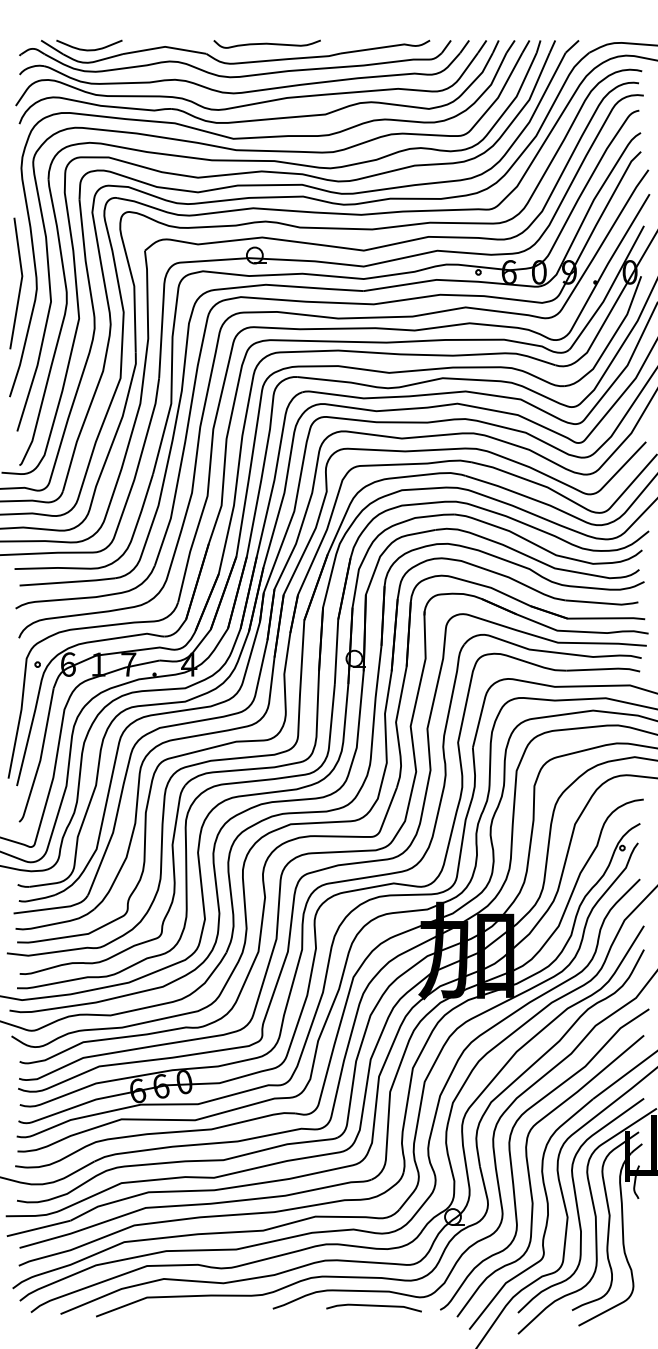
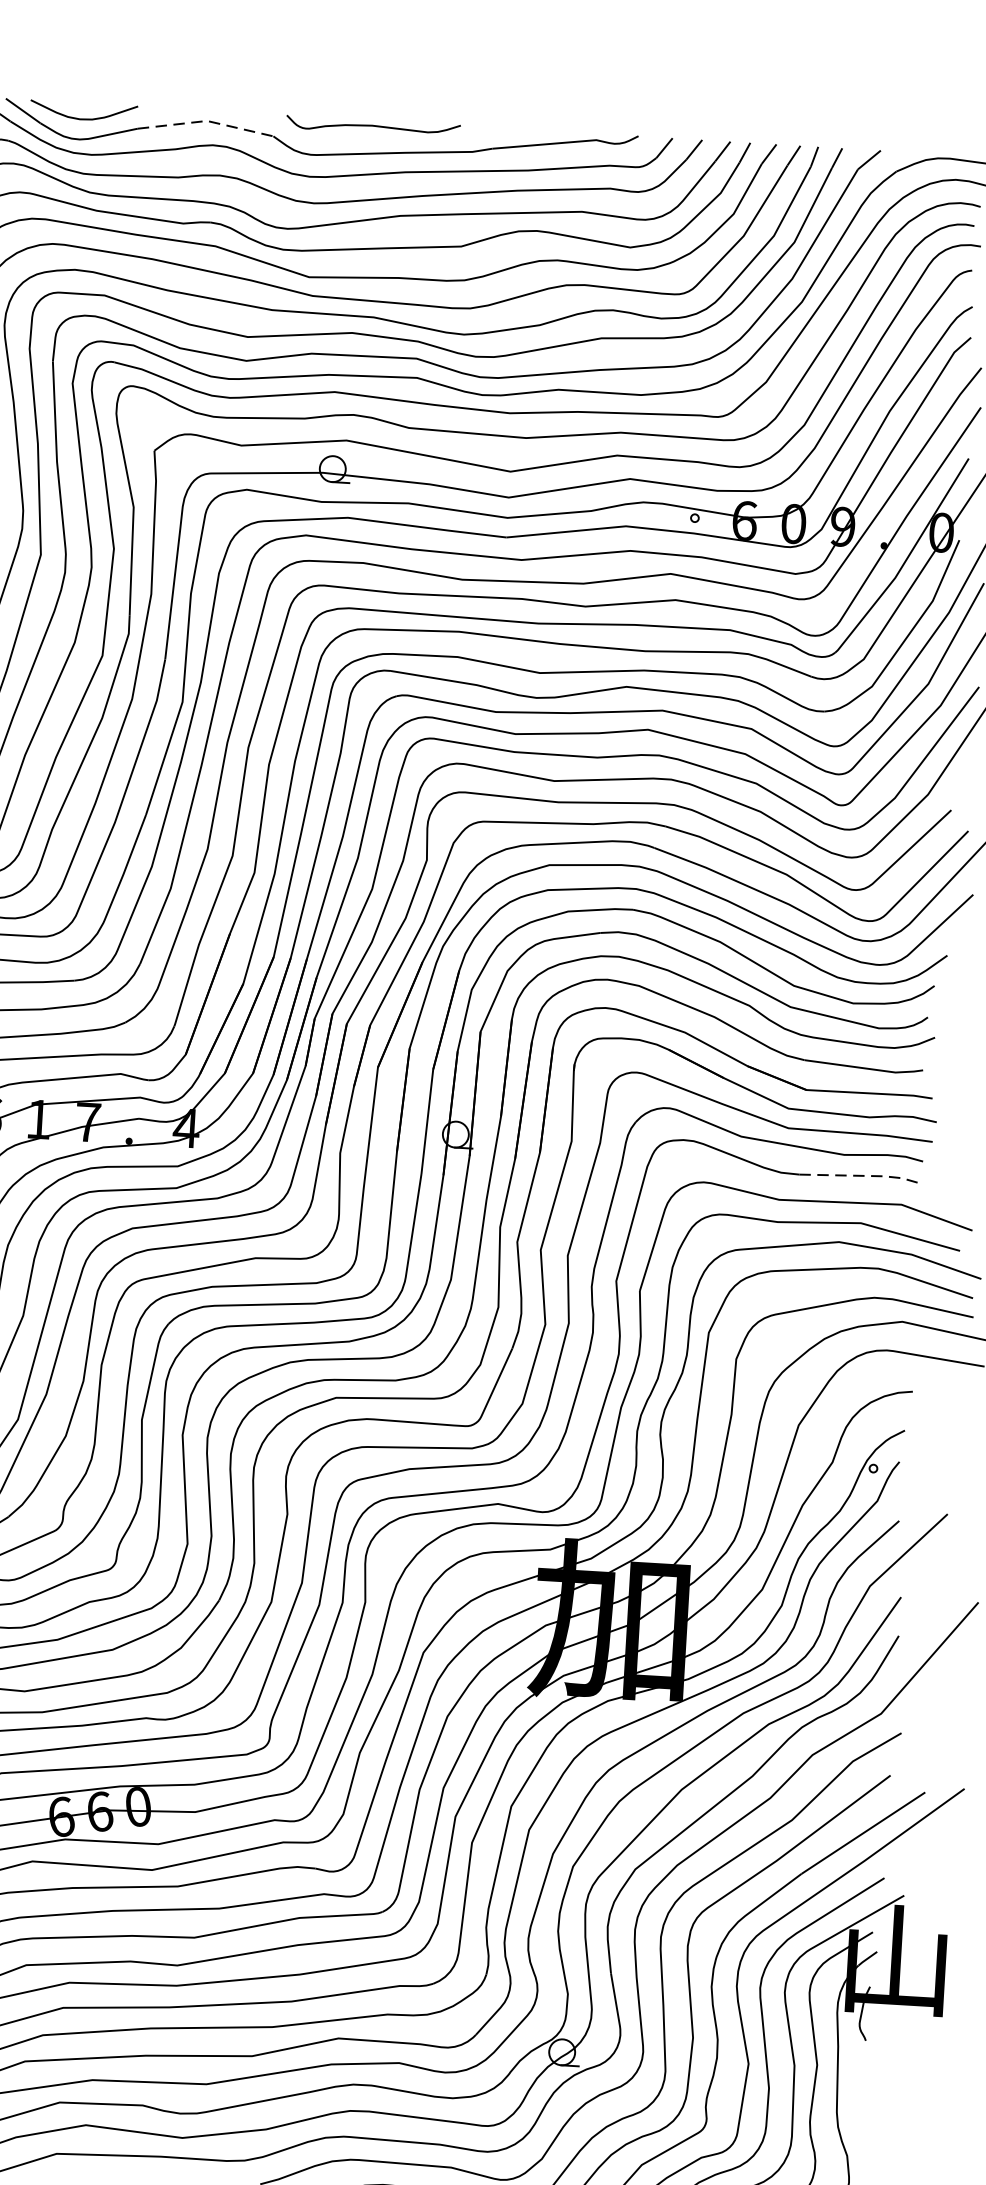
line: (165, 46) -> (207, 120), solid -> dashed
line: (605, 669) -> (863, 1176), solid -> dashed

